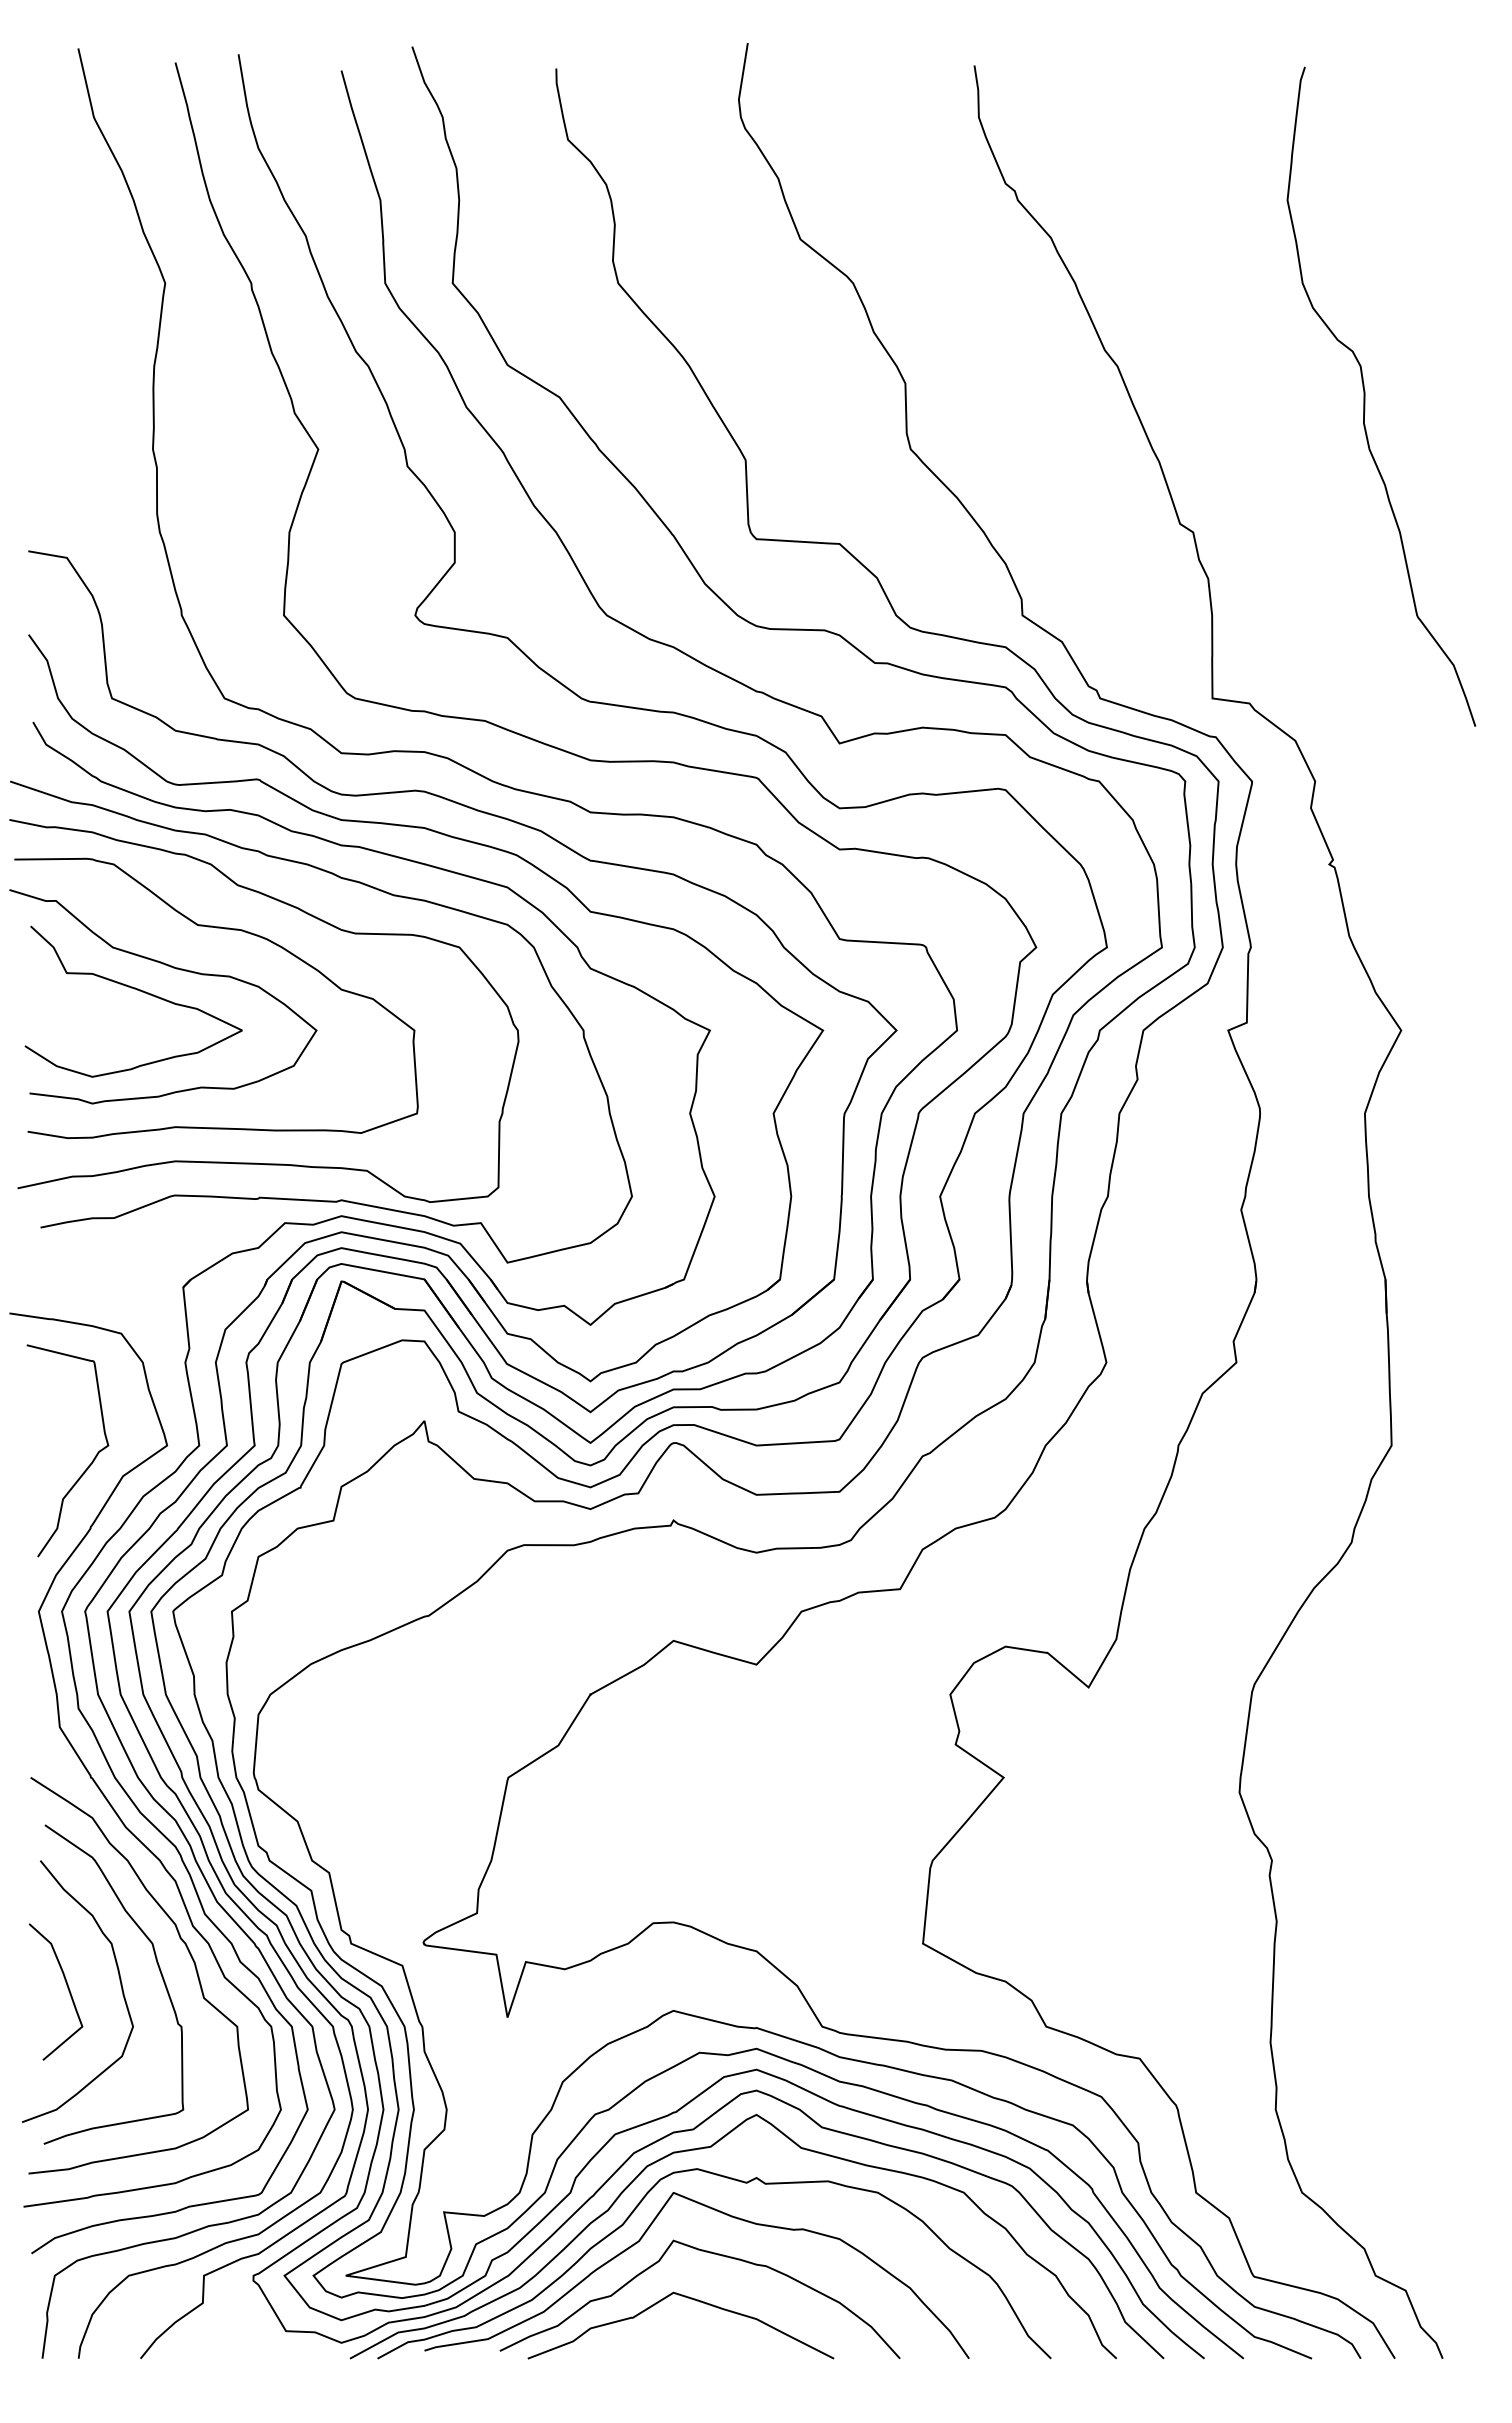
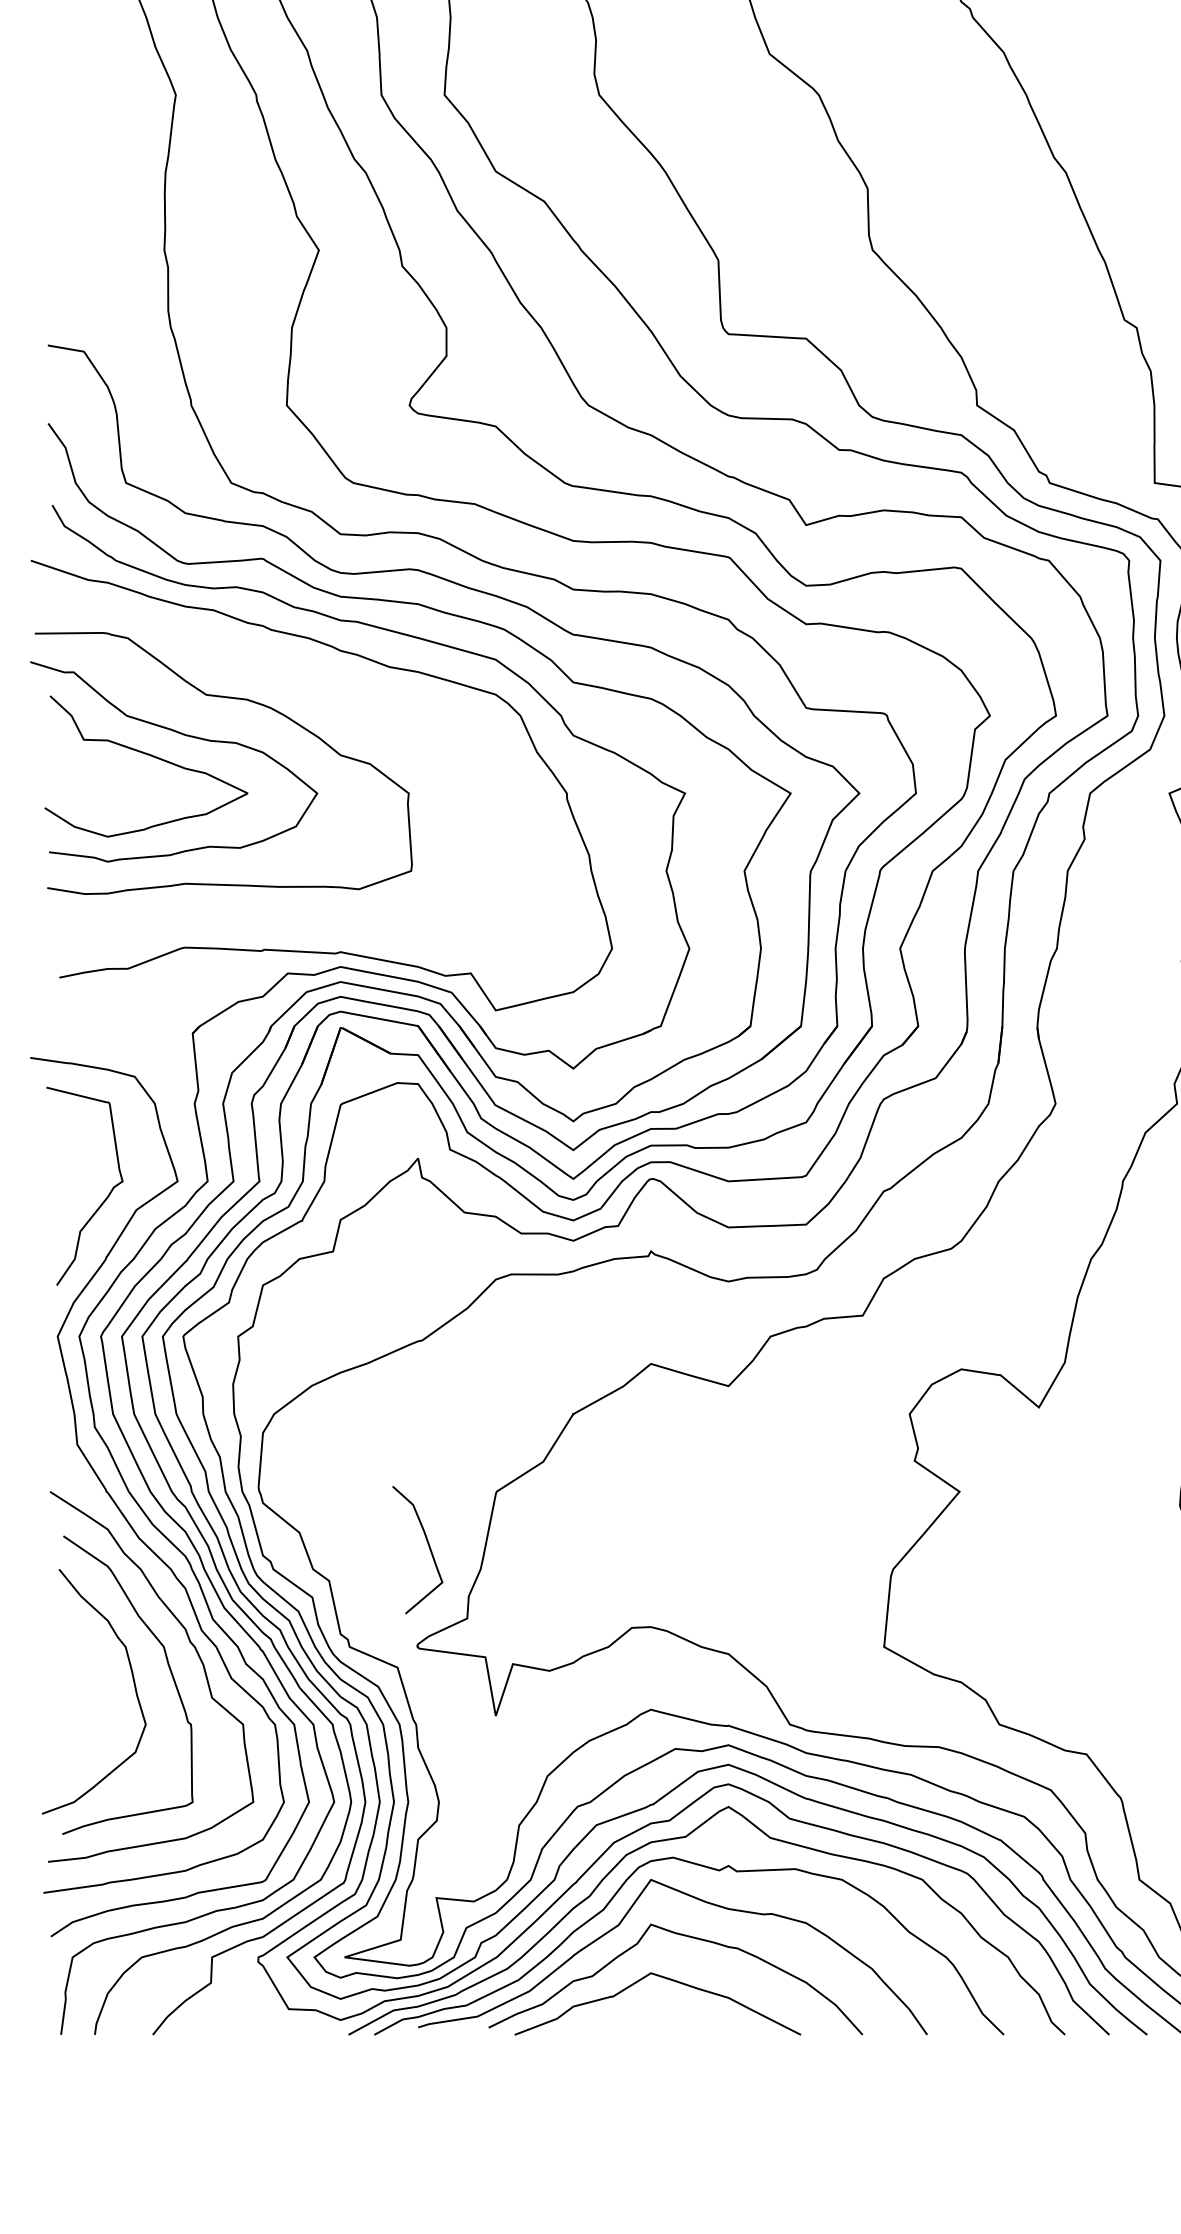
curve: (311, 916) -> (312, 686), removed
curve: (67, 1988) -> (428, 1546), moved

